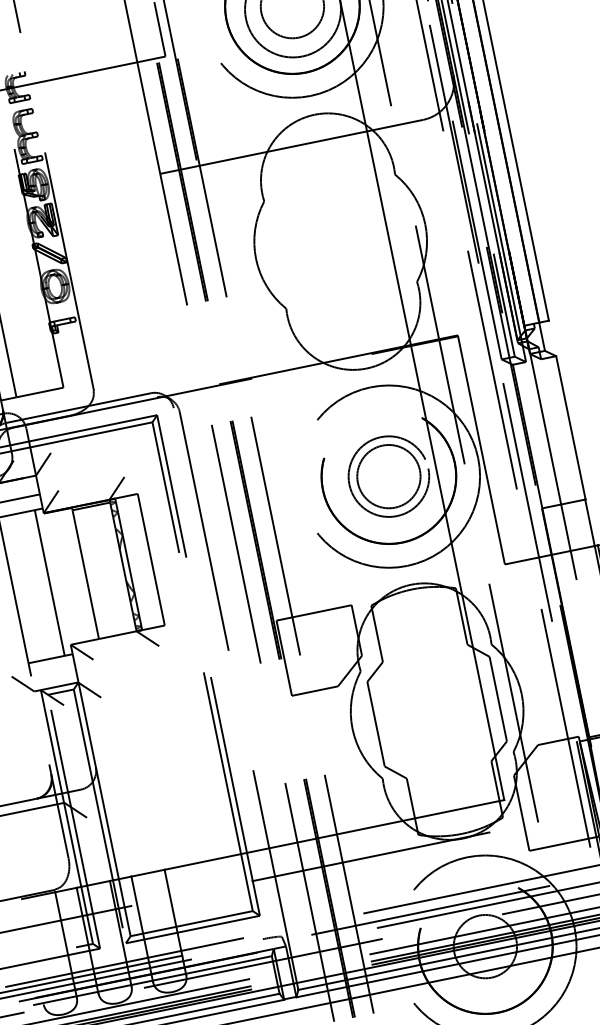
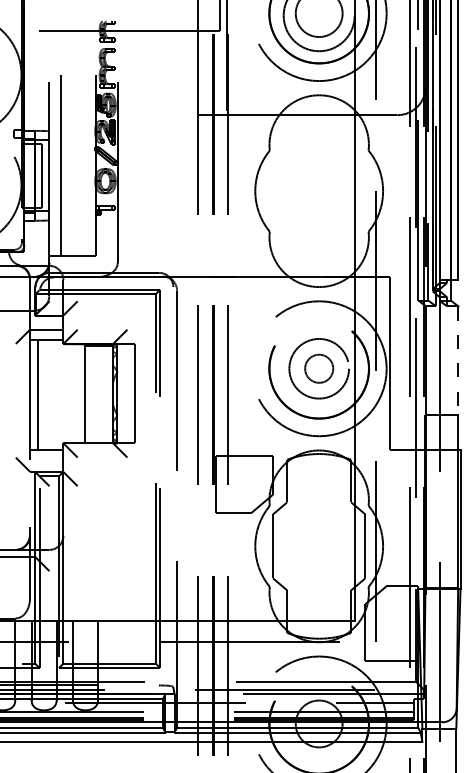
line: (570, 427) -> (458, 360), solid -> dashed
circle: (387, 476) -> (318, 368), size x0.6
line: (49, 583) -> (38, 395), moved

